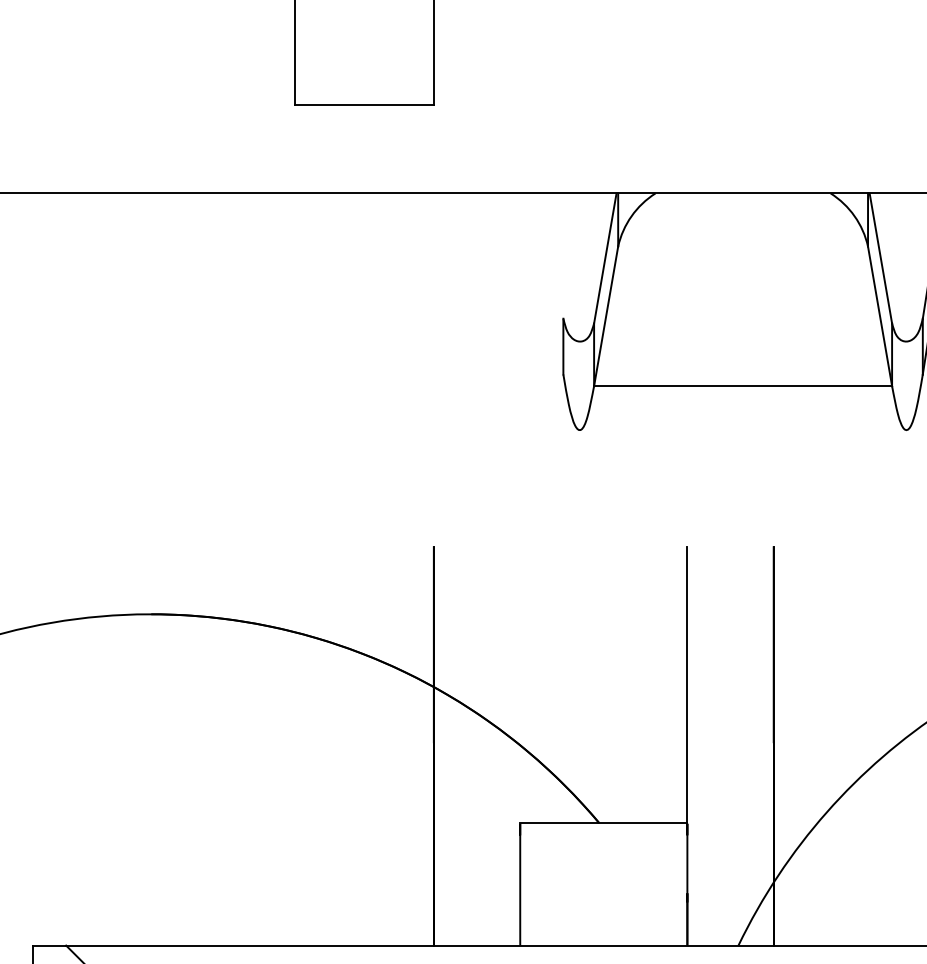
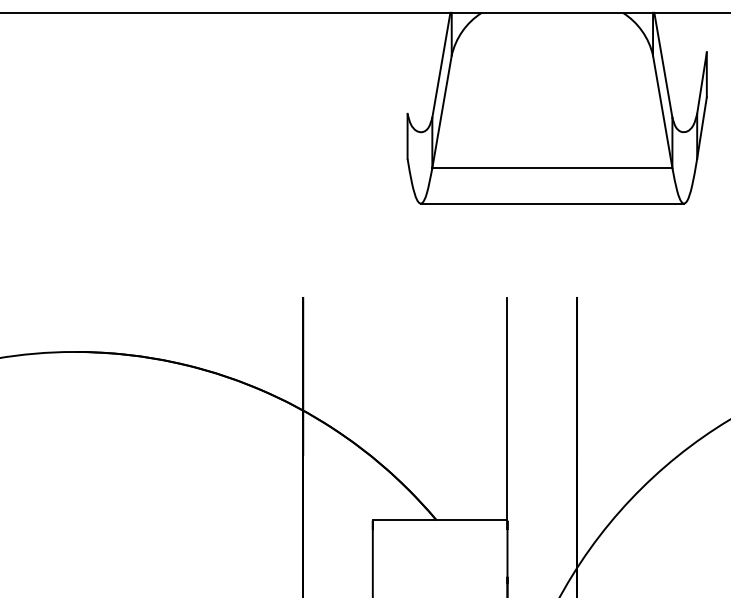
line: (742, 430) -> (551, 203), added

